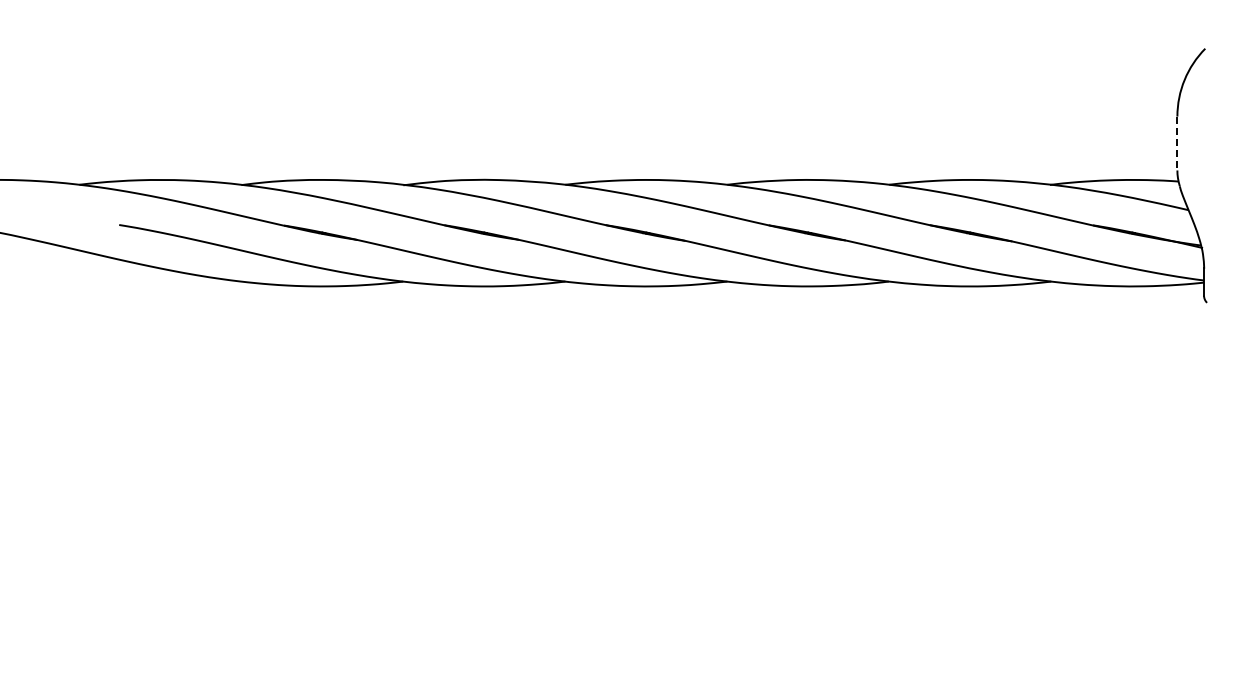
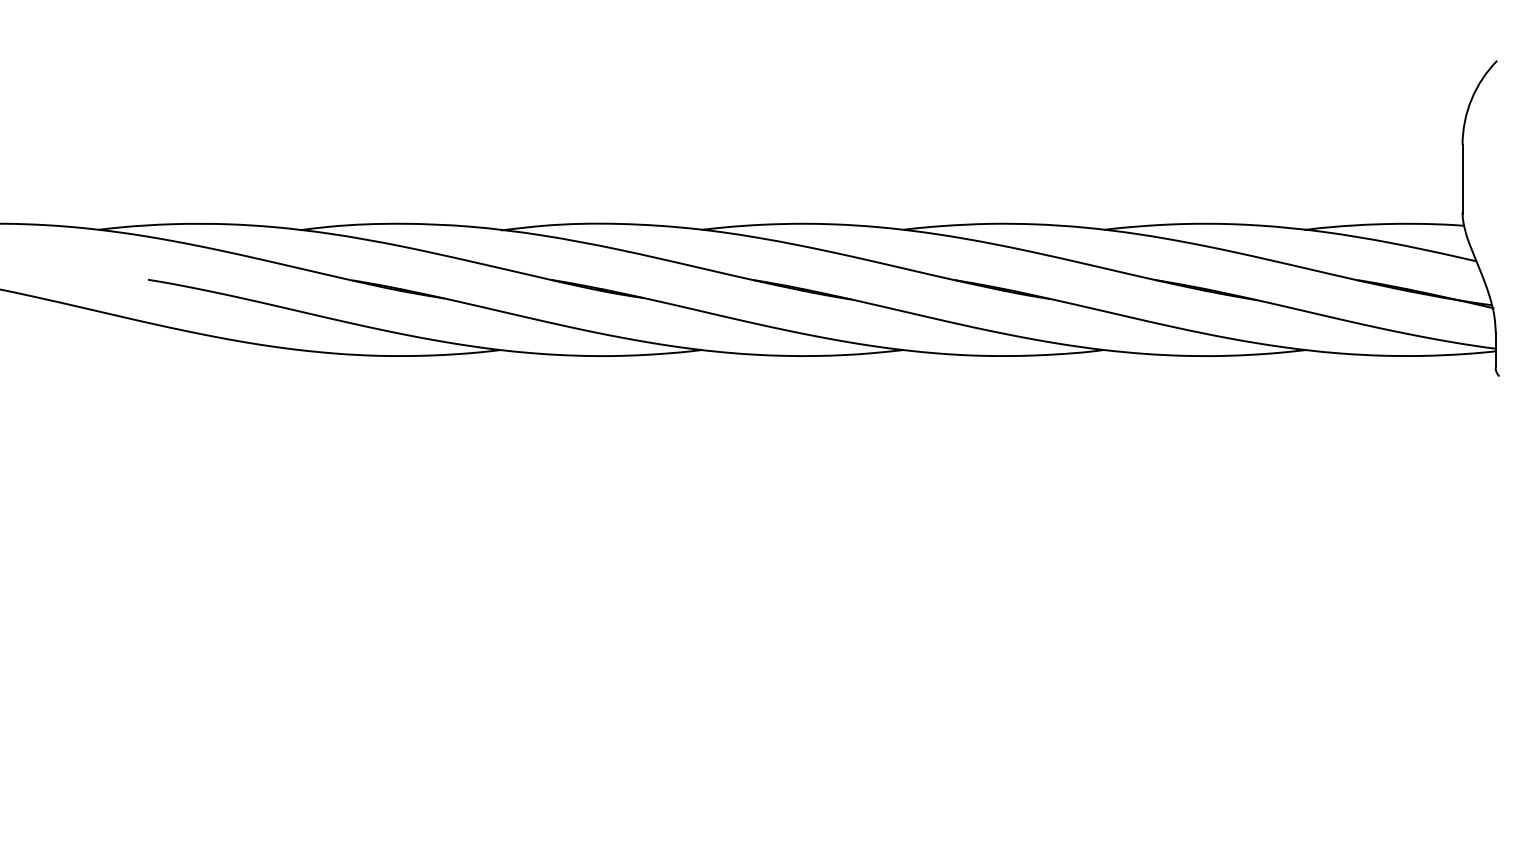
line: (1177, 144) -> (1462, 179), dashed -> solid

